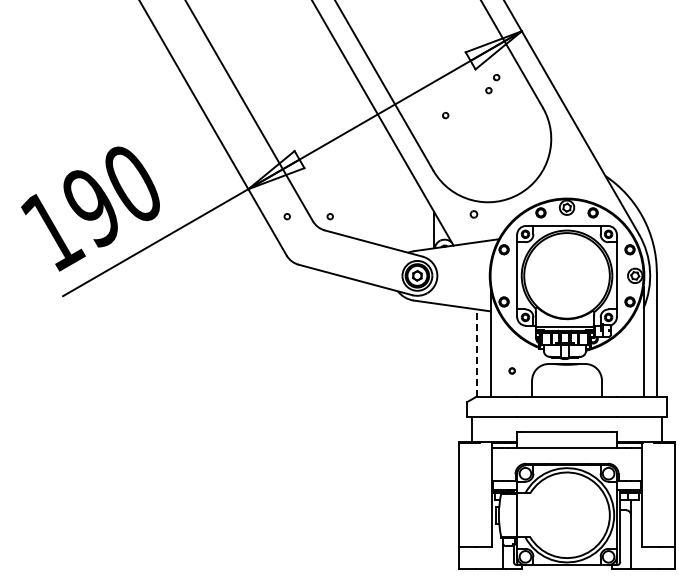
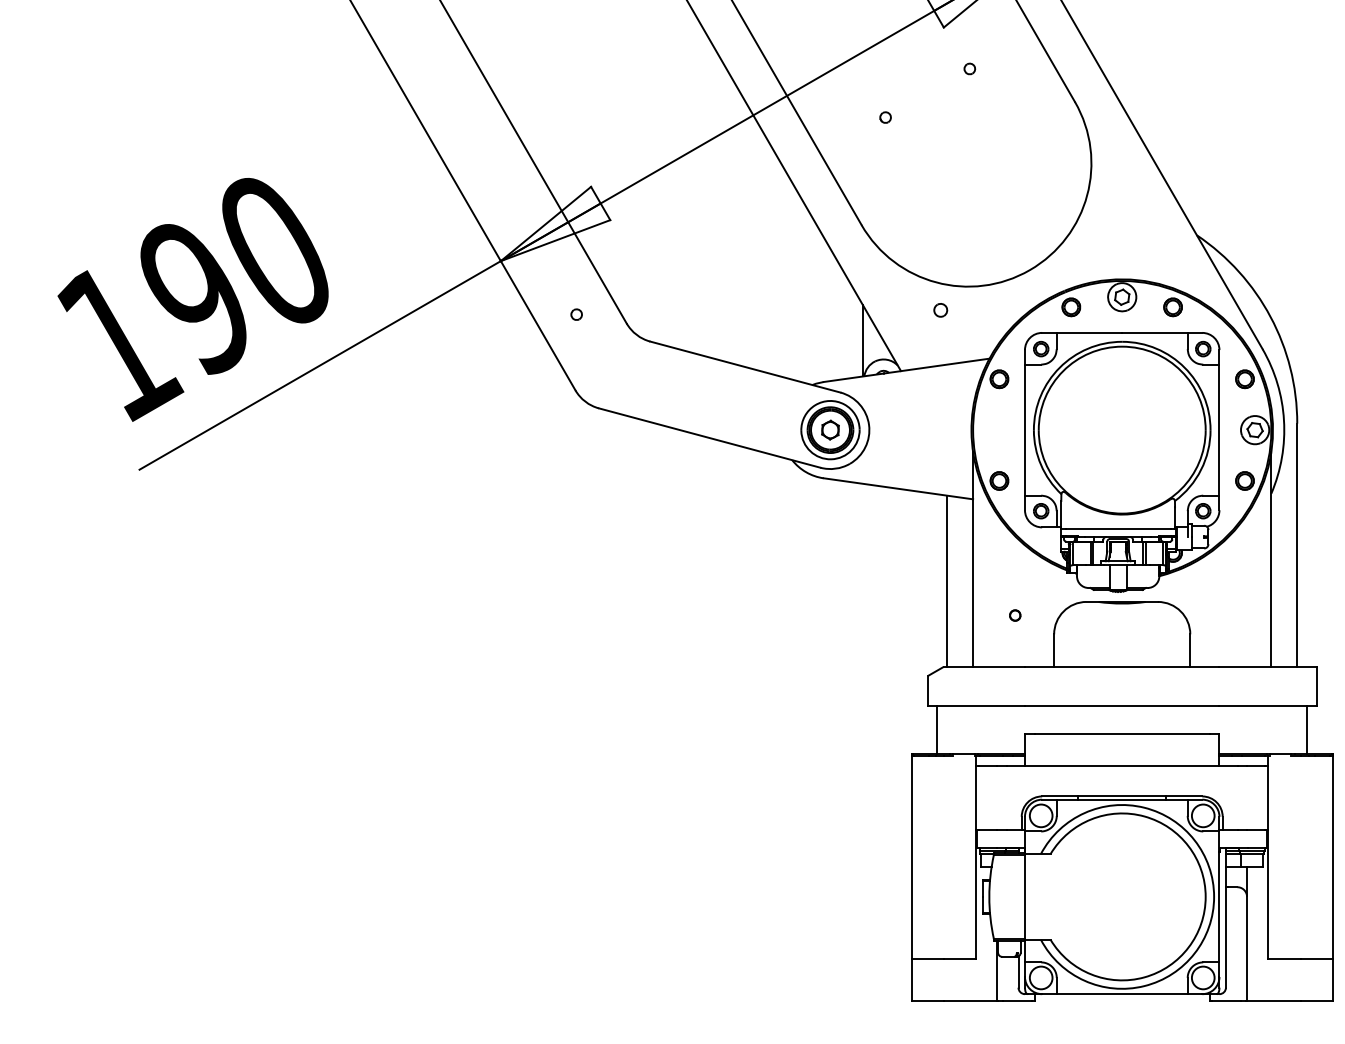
part: (496, 77) -> (984, 43), removed
part: (329, 216) -> (659, 314), removed
line: (477, 353) -> (947, 581), dashed -> solid

